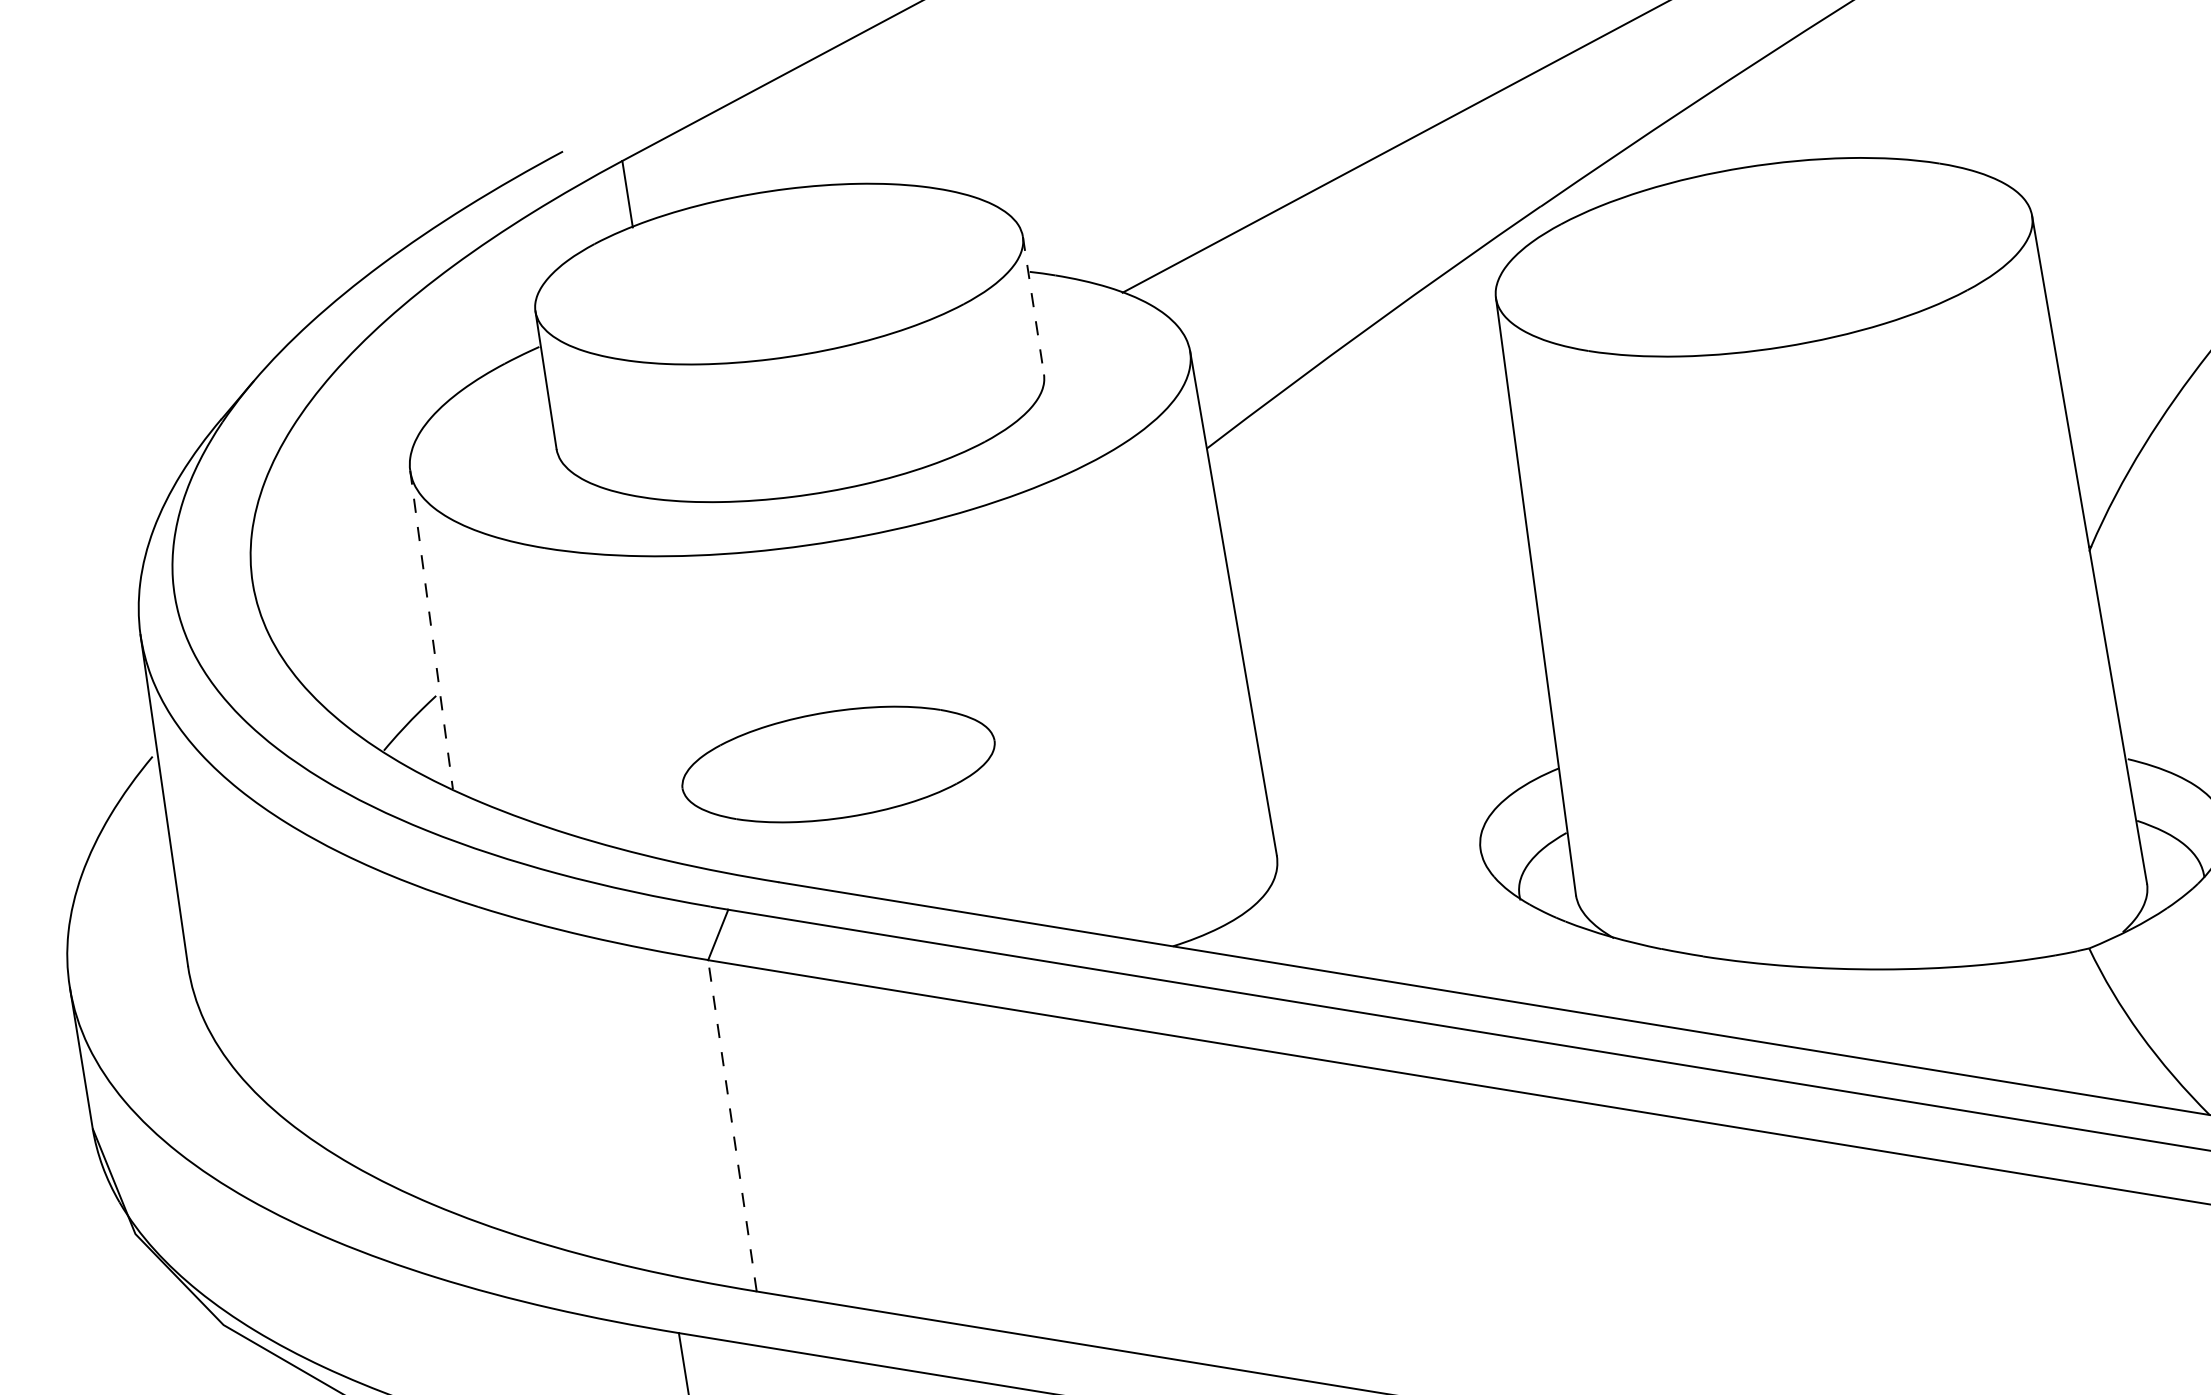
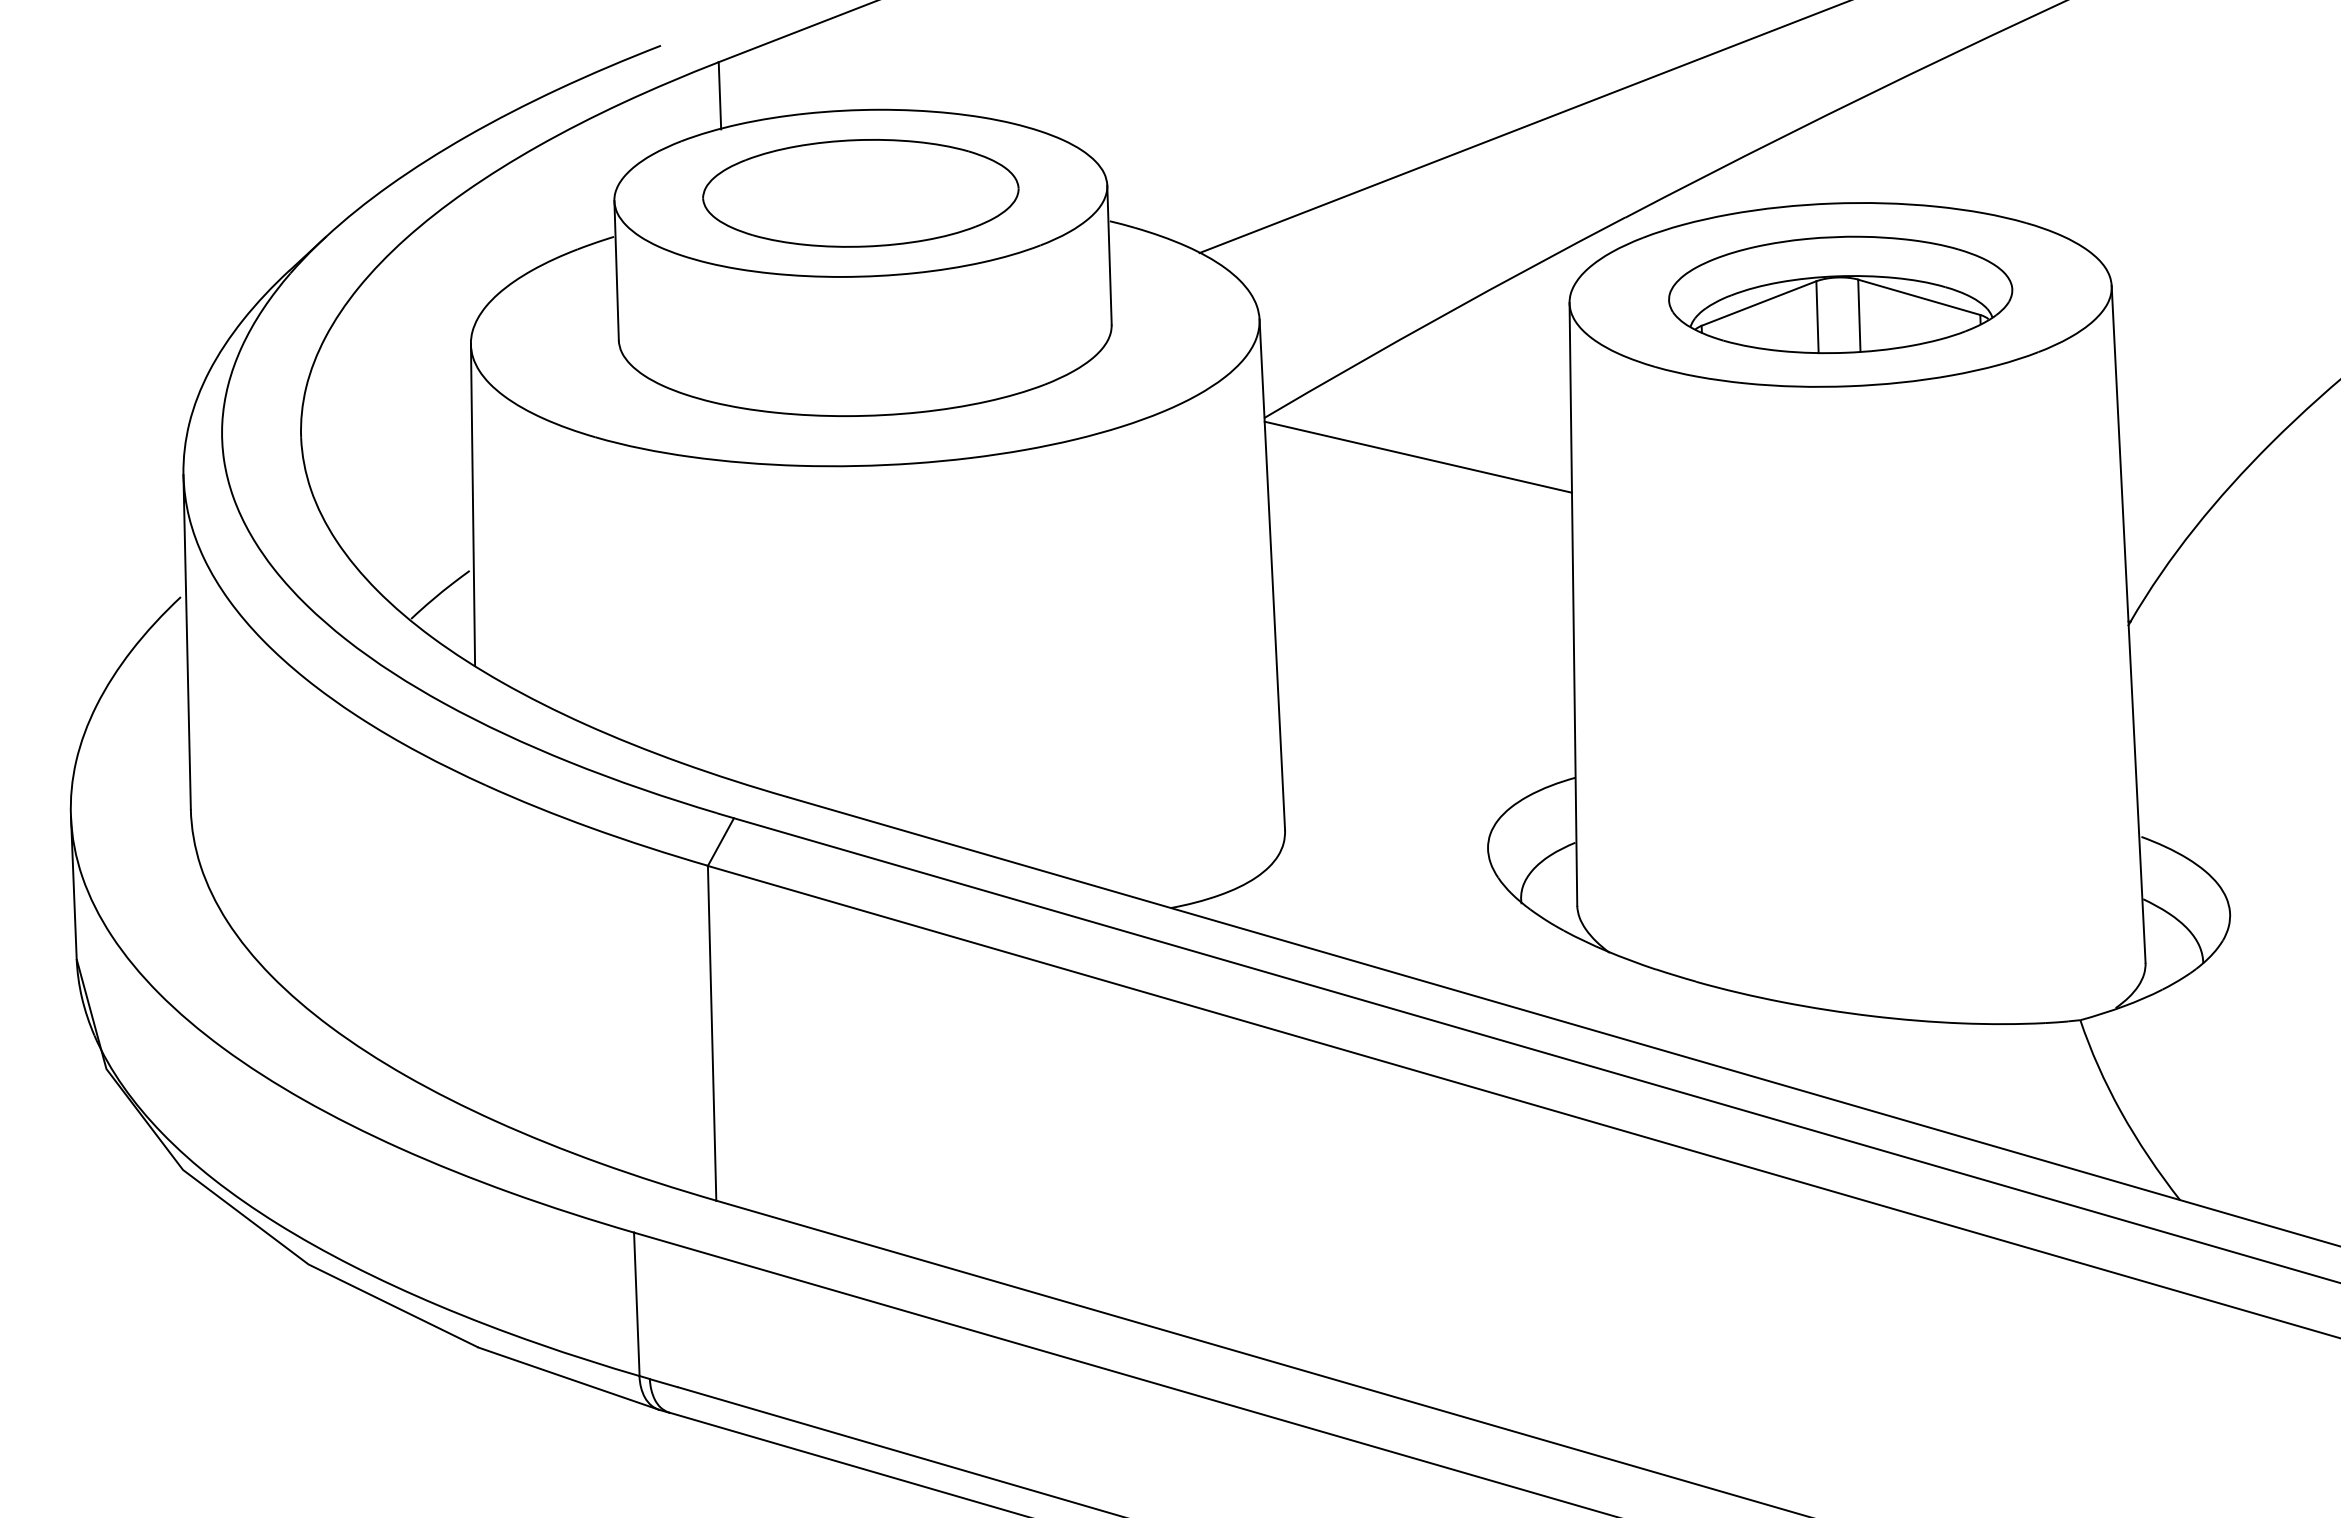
part: (1763, 256) -> (1840, 294), added
line: (1033, 305) -> (1109, 255), dashed -> solid
line: (1363, 468) -> (1417, 456), added
line: (432, 629) -> (473, 504), dashed -> solid
part: (838, 764) -> (860, 193), moved
line: (732, 1124) -> (712, 1032), dashed -> solid

